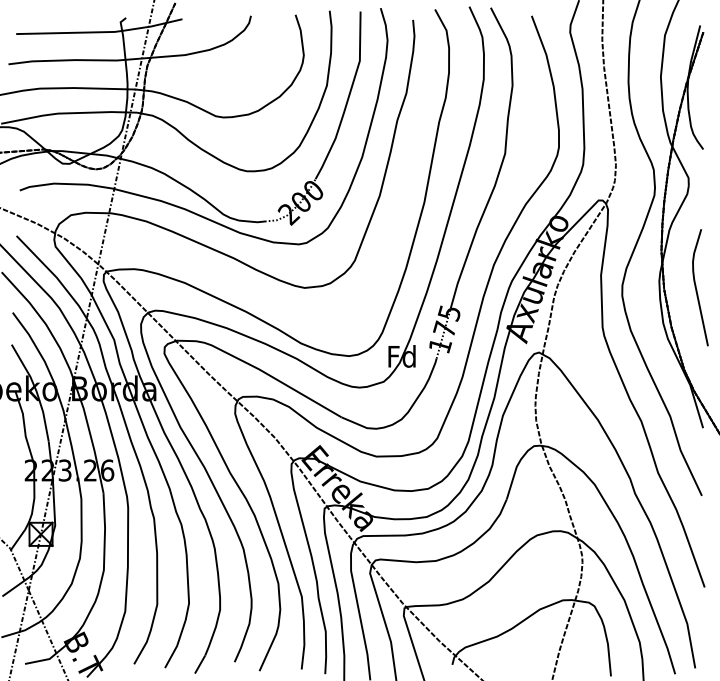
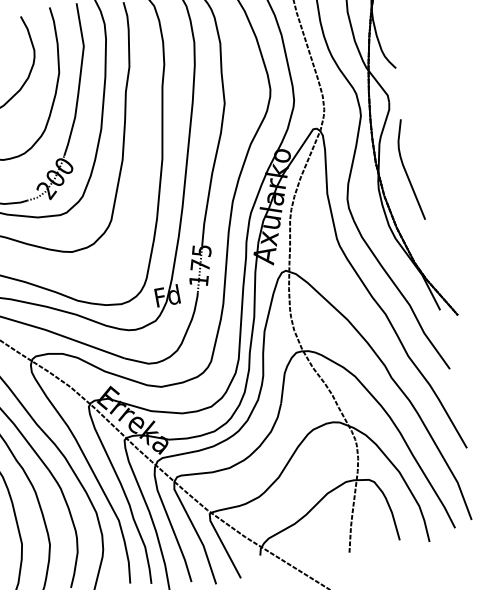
curve: (697, 289) -> (407, 172), moved

